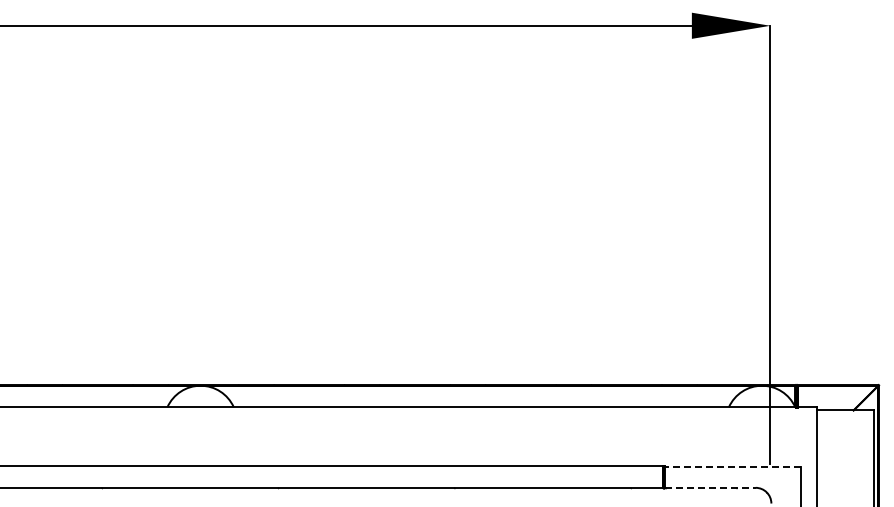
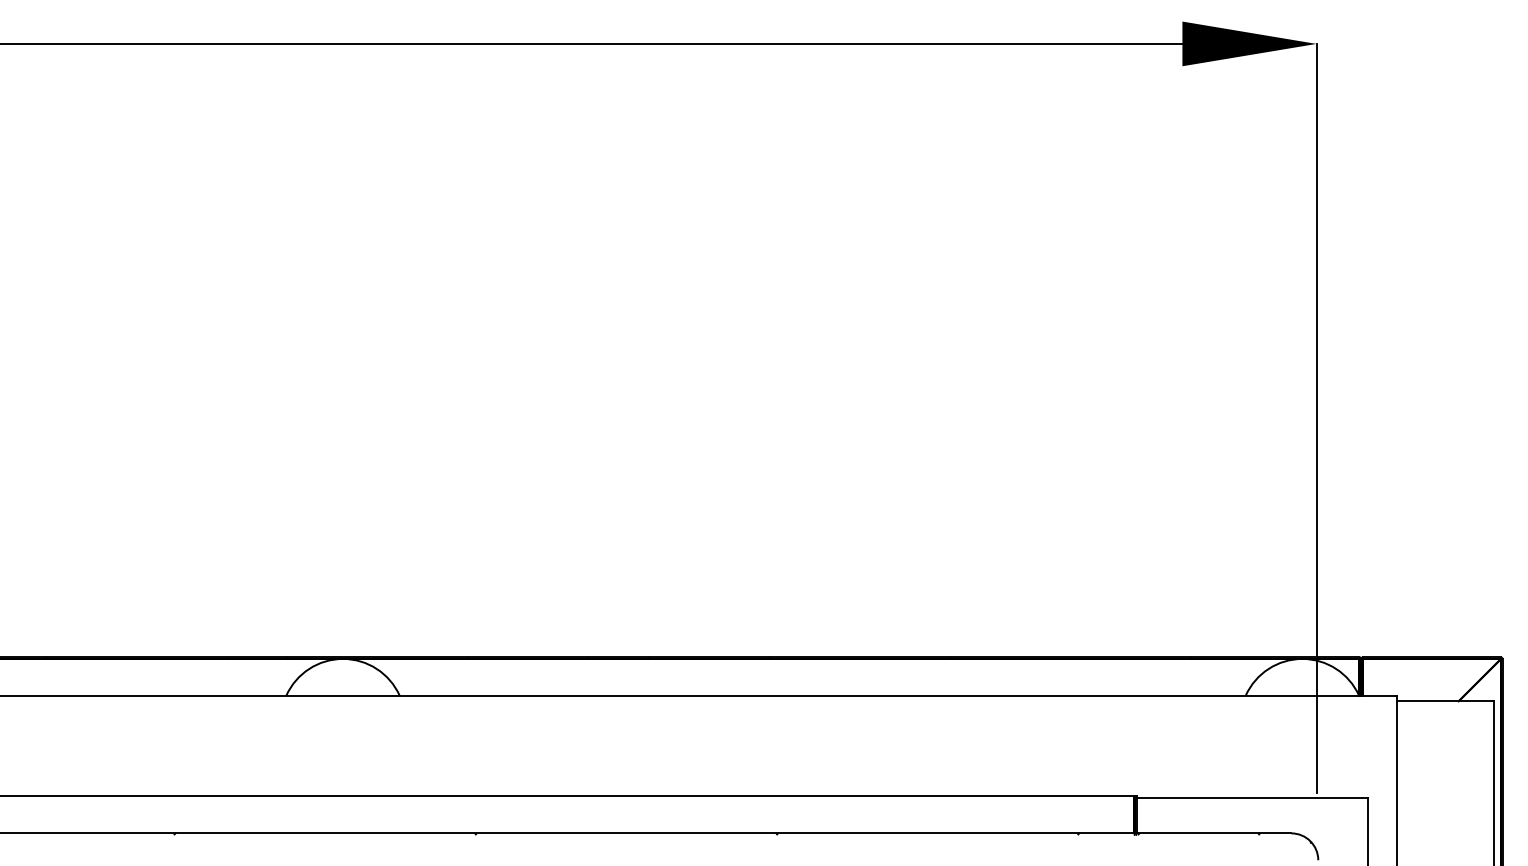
line: (733, 467) -> (1253, 798), dashed -> solid
line: (711, 487) -> (1215, 832), dashed -> solid

